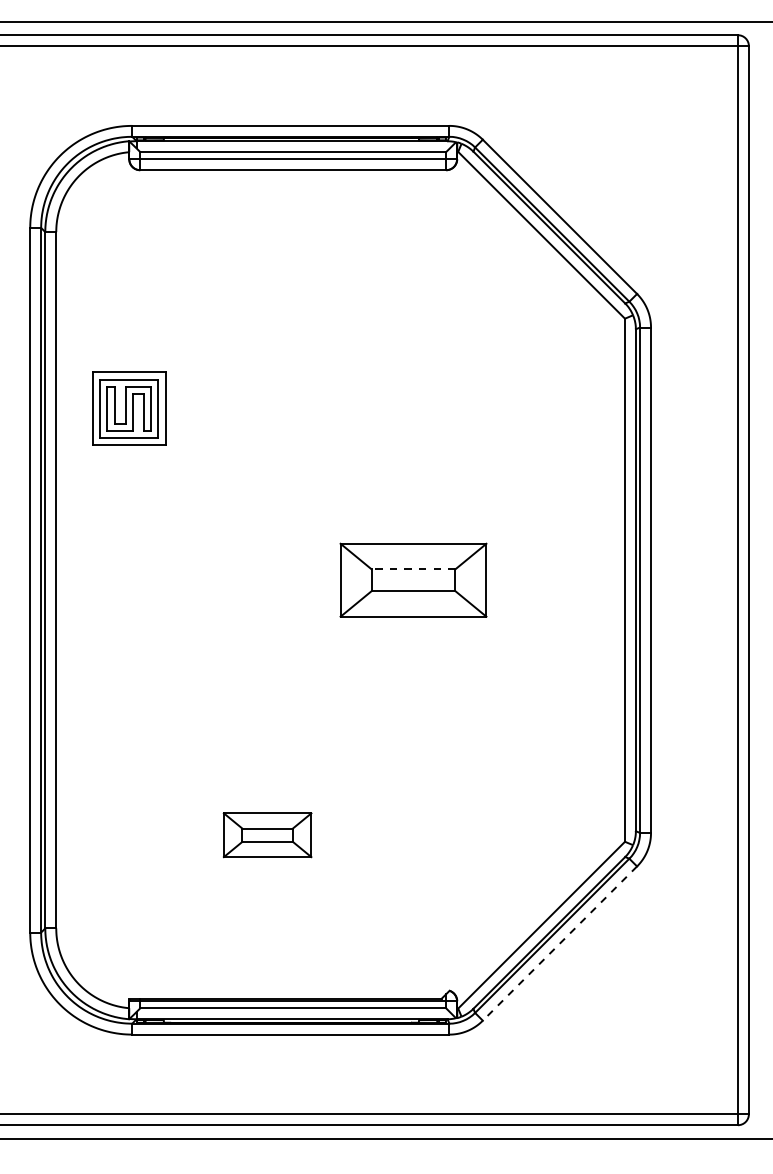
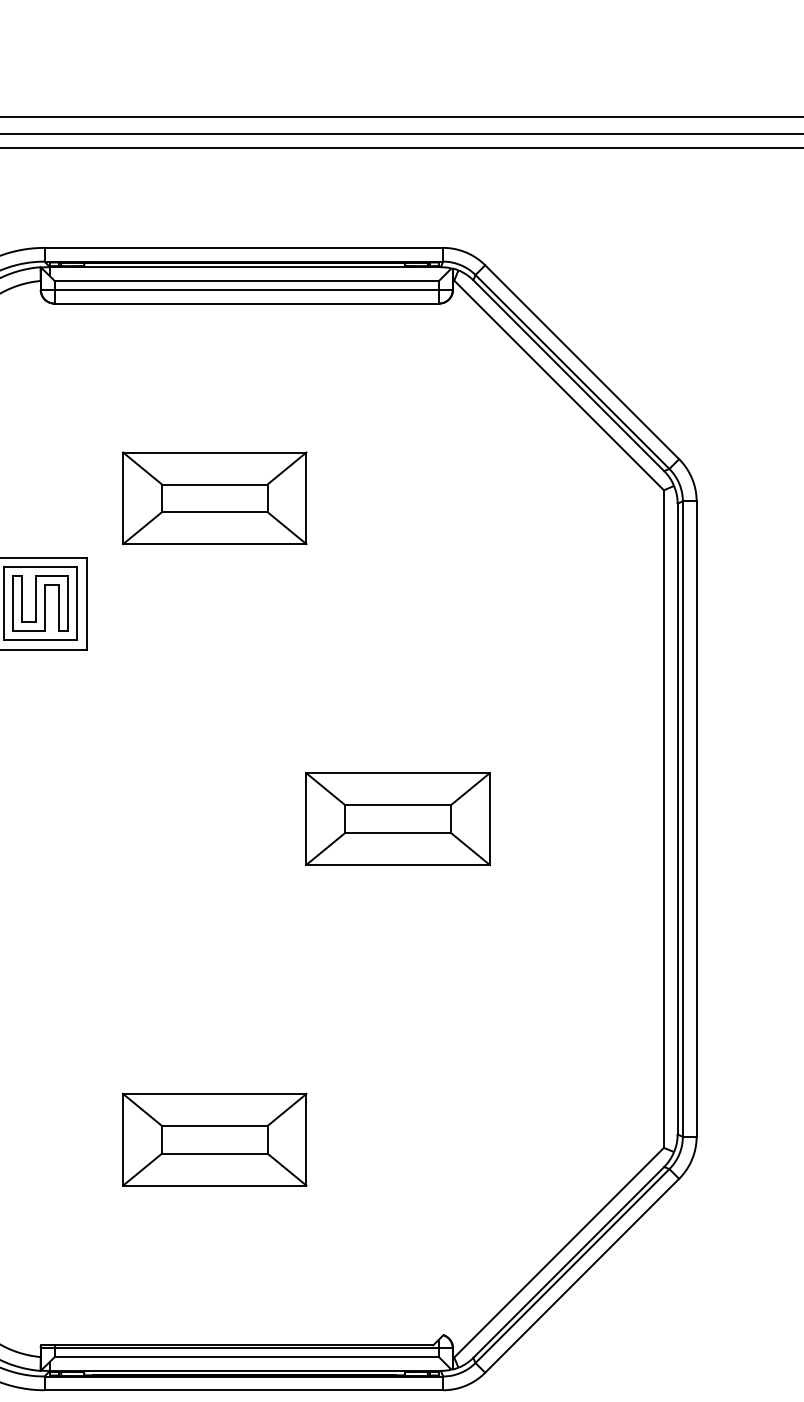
part: (267, 324) -> (214, 497), added
line: (413, 569) -> (398, 805), dashed -> solid
part: (267, 834) -> (214, 1138), size x1.67
line: (559, 943) -> (581, 1275), dashed -> solid

